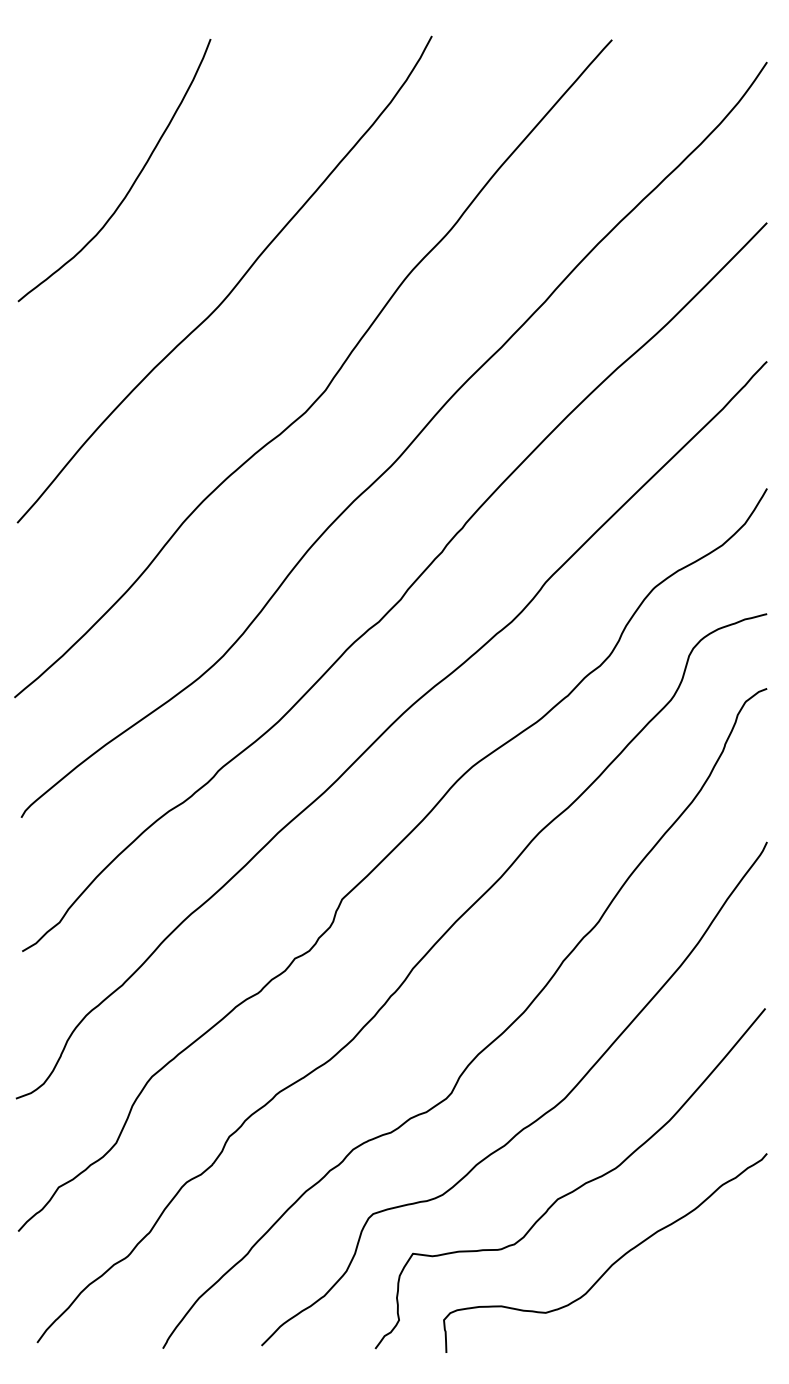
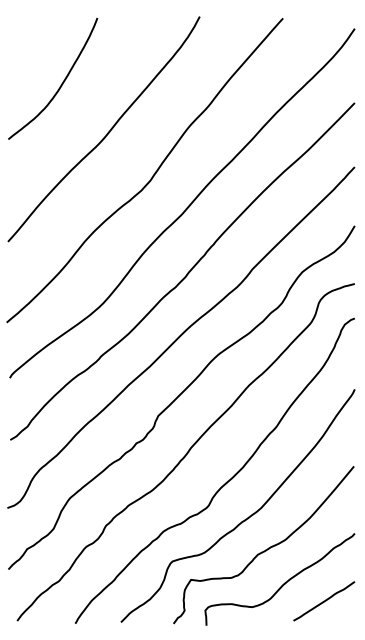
line: (701, 1300) -> (324, 601), added

